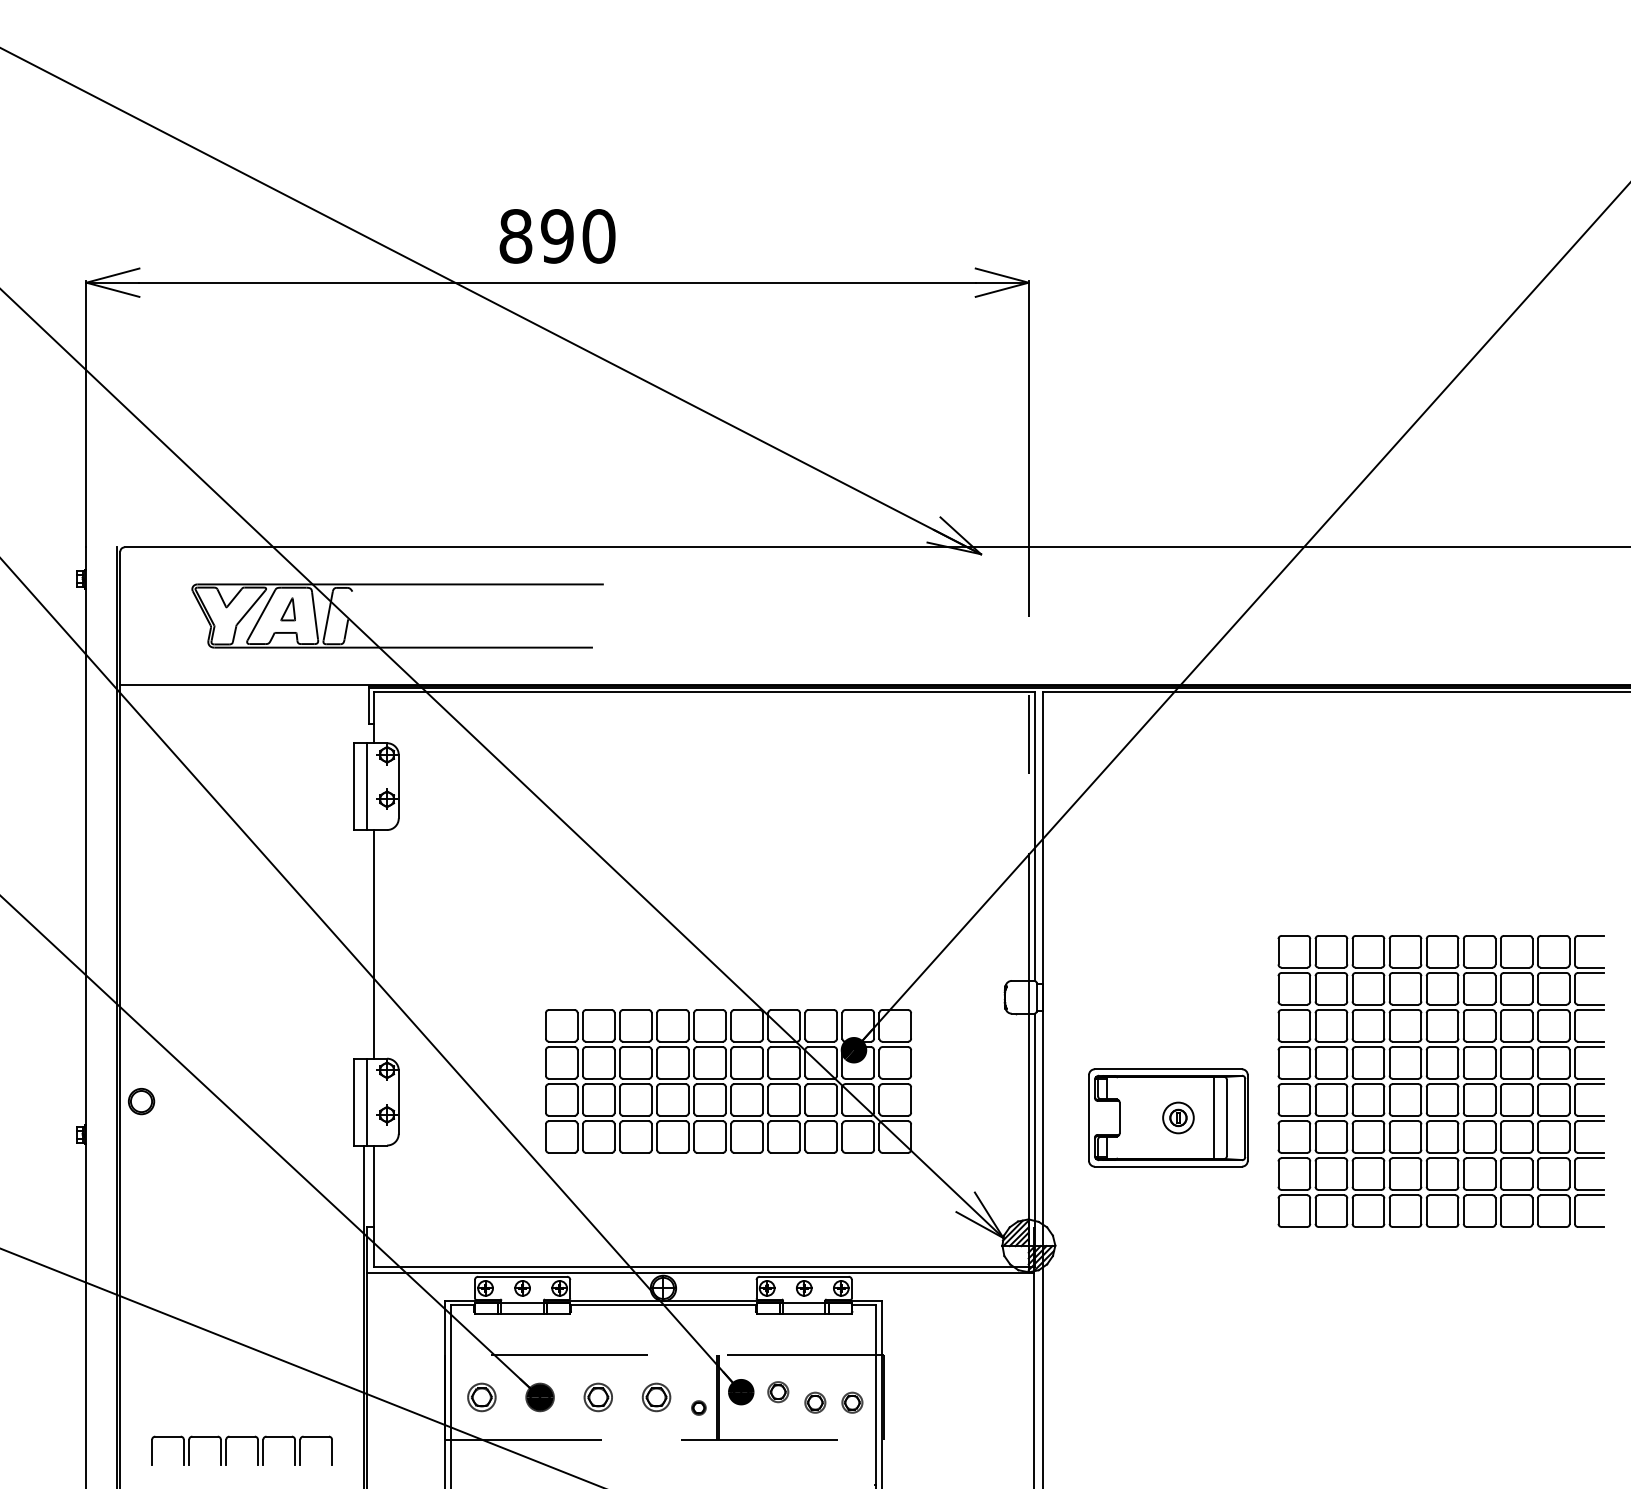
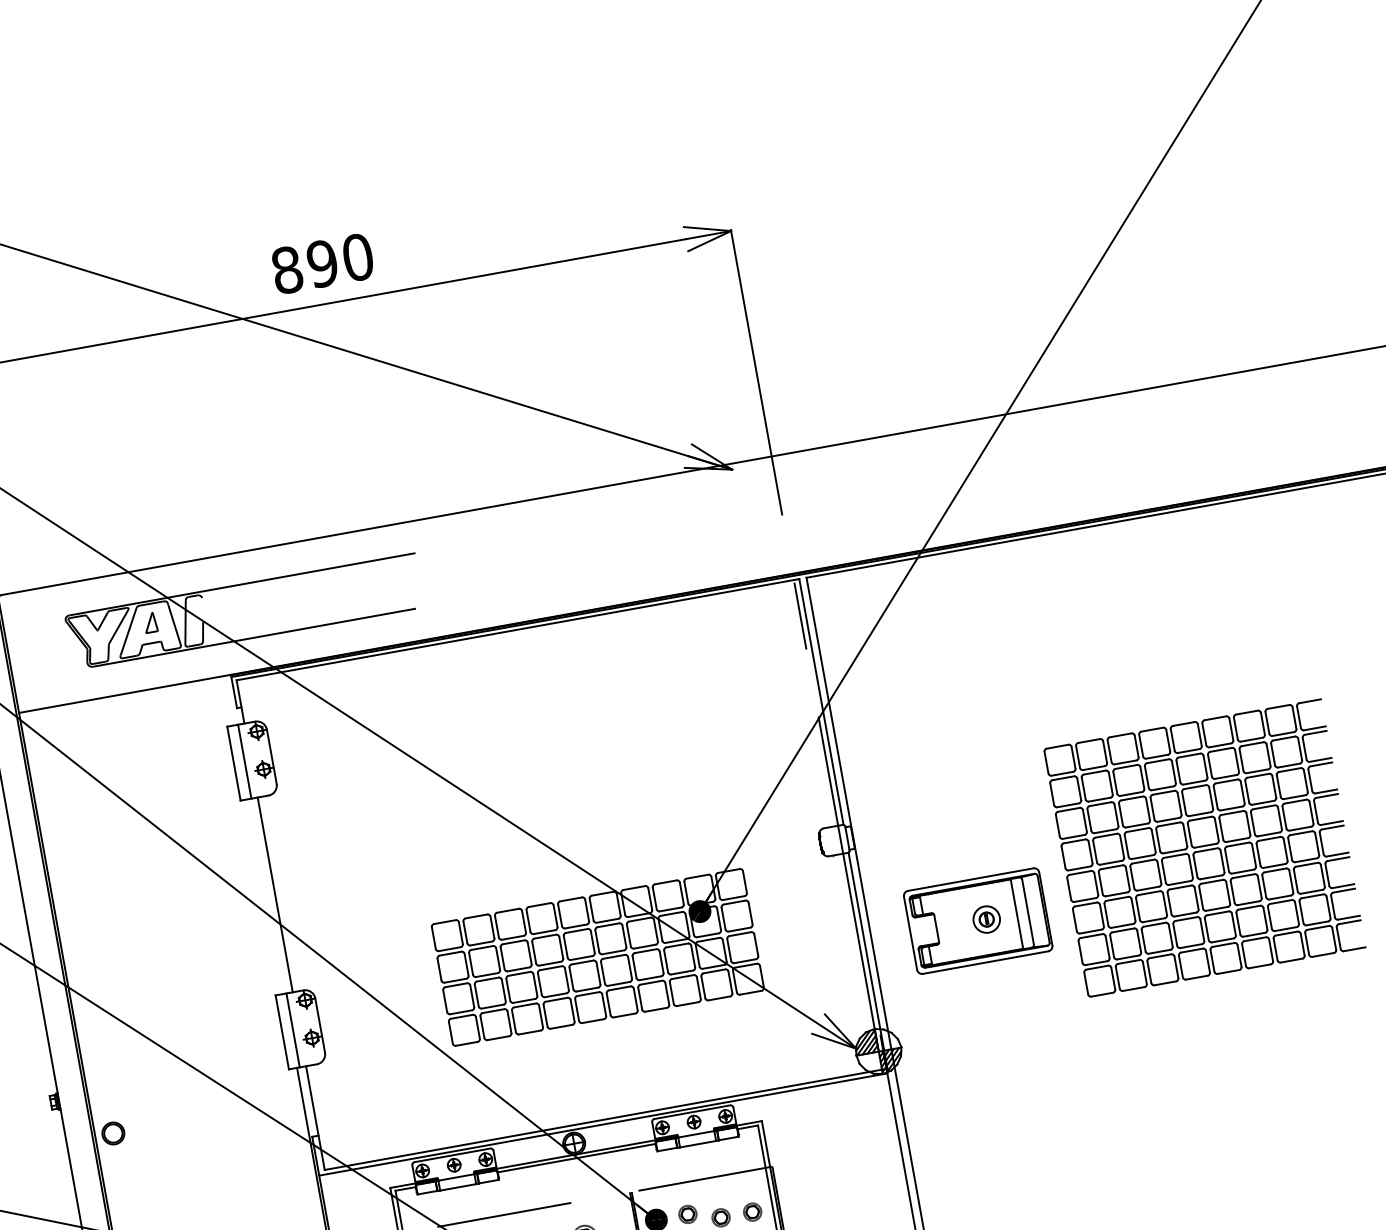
part: (141, 1101) -> (113, 1133), moved

